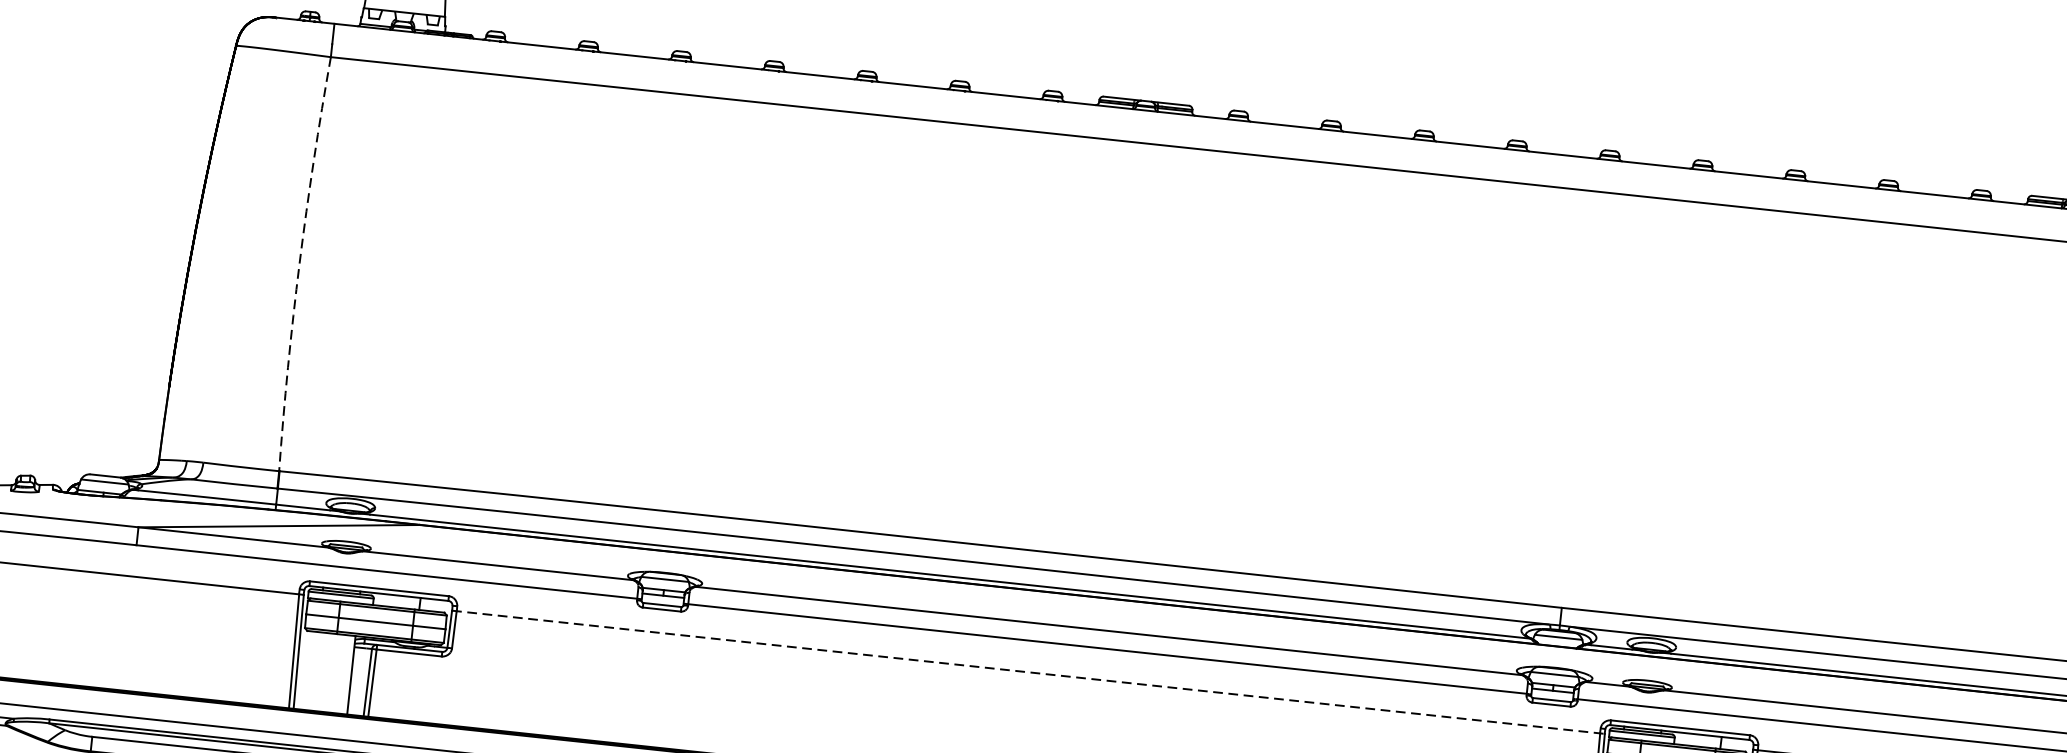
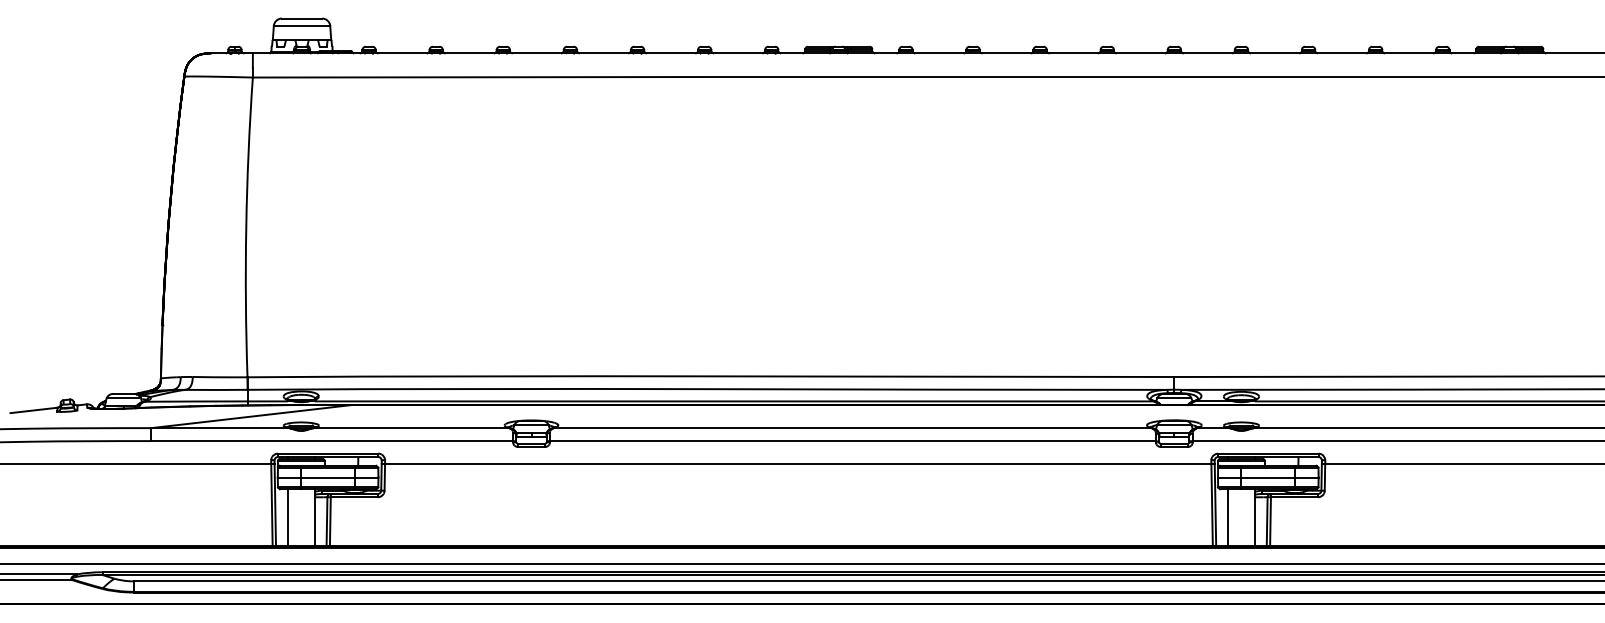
arc: (299, 263) -> (246, 227), dashed -> solid
line: (313, 671) -> (287, 517), added
line: (1028, 671) -> (798, 463), dashed -> solid

